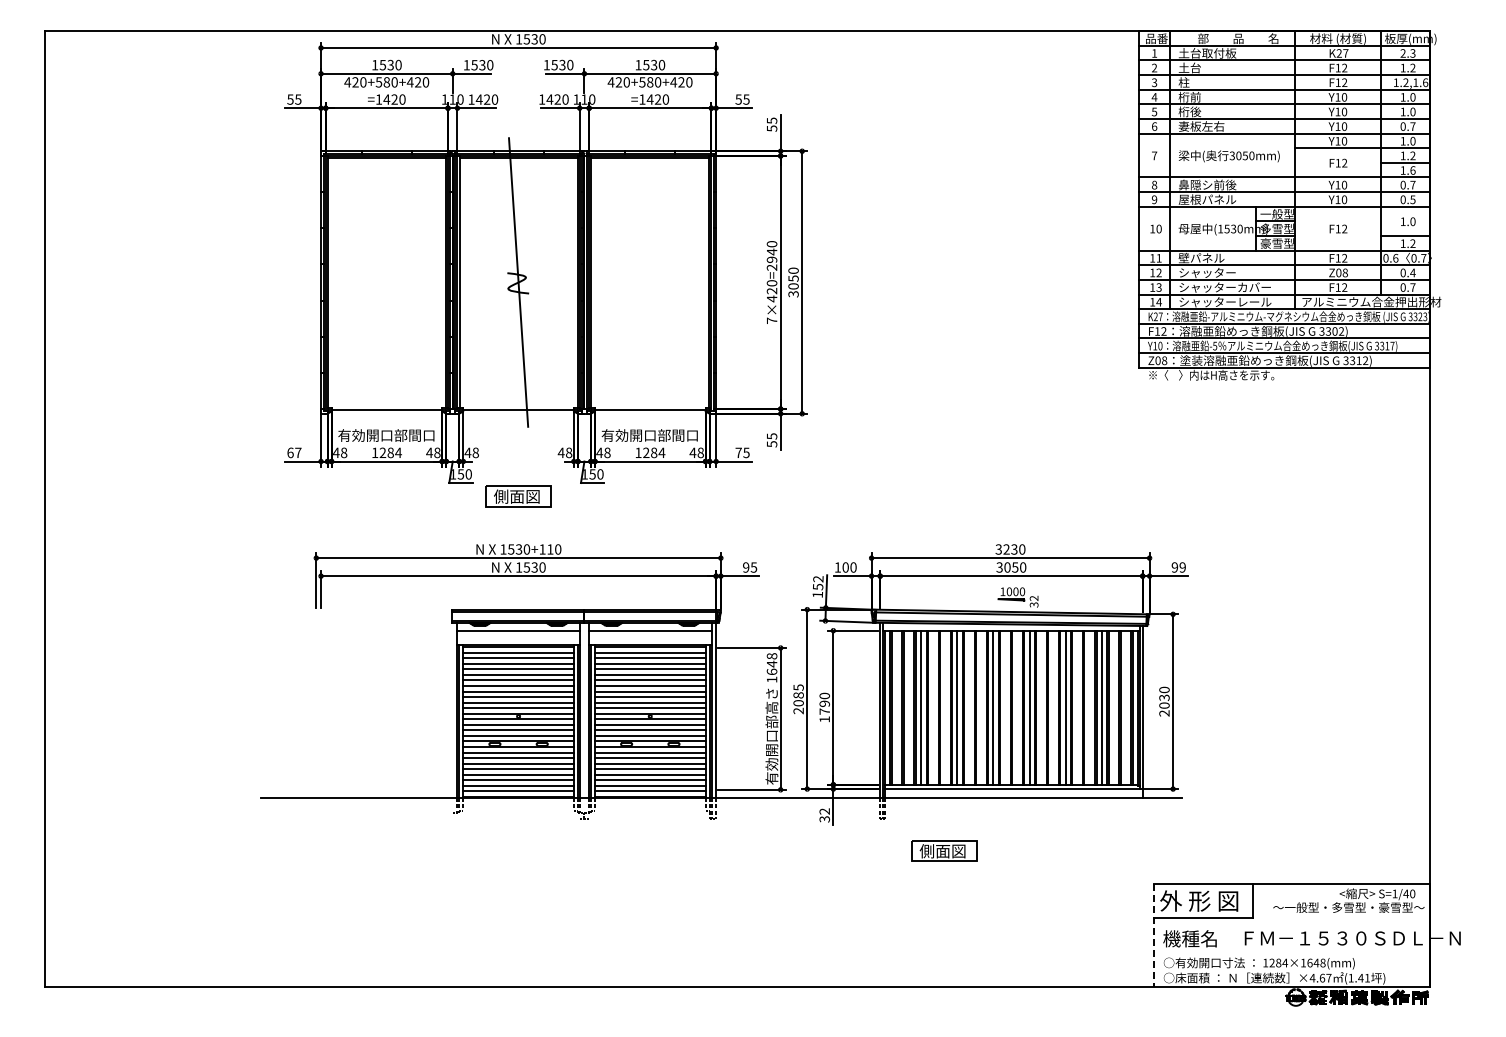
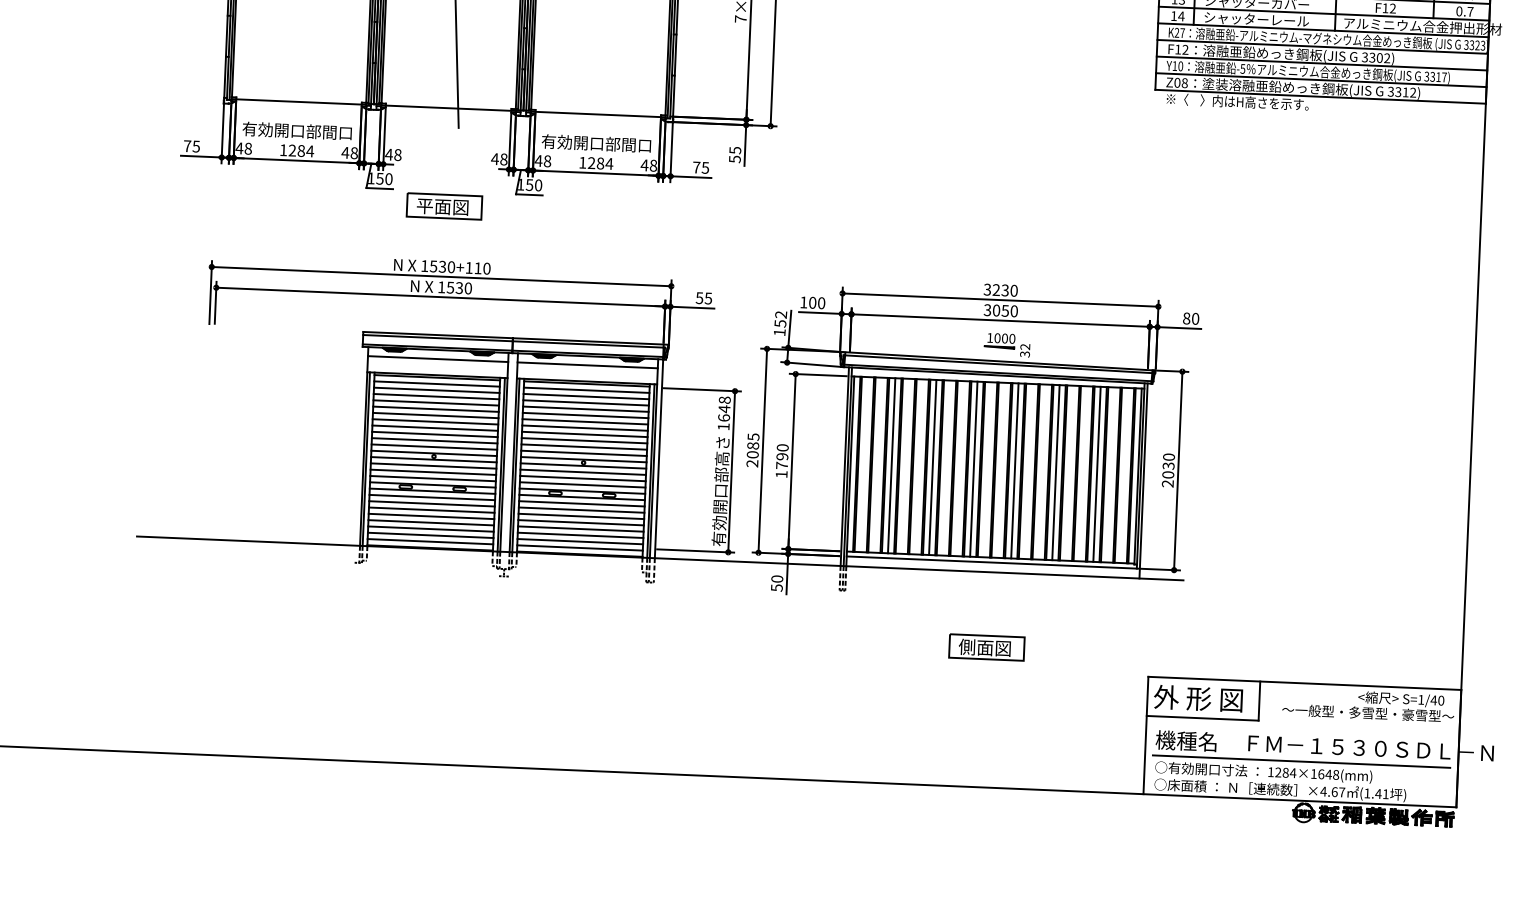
text: (294, 452) -> (192, 145), 67 -> 75
text: (501, 496) -> (425, 205), 側面図 -> 平面図
text: (745, 567) -> (698, 298), 95 -> 55
text: (1178, 567) -> (1190, 318), 99 -> 80
text: (824, 815) -> (776, 583), 32 -> 50
part: (944, 850) -> (986, 647), moved
line: (1154, 935) -> (1145, 735), dashed -> solid
line: (1291, 952) -> (1300, 761), added

